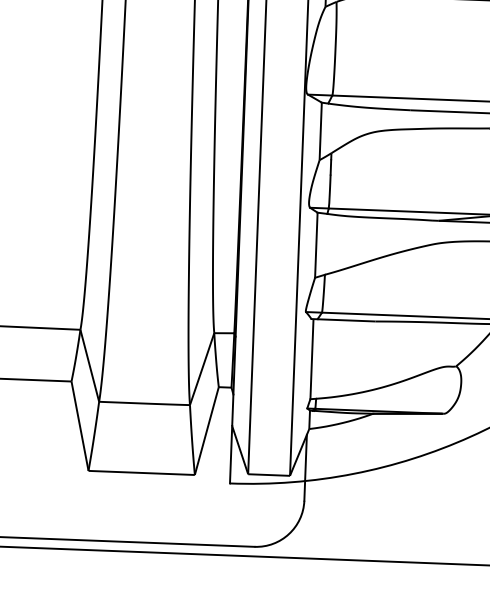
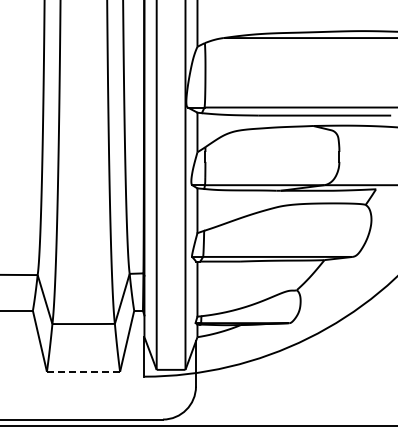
line: (141, 472) -> (83, 371), solid -> dashed

